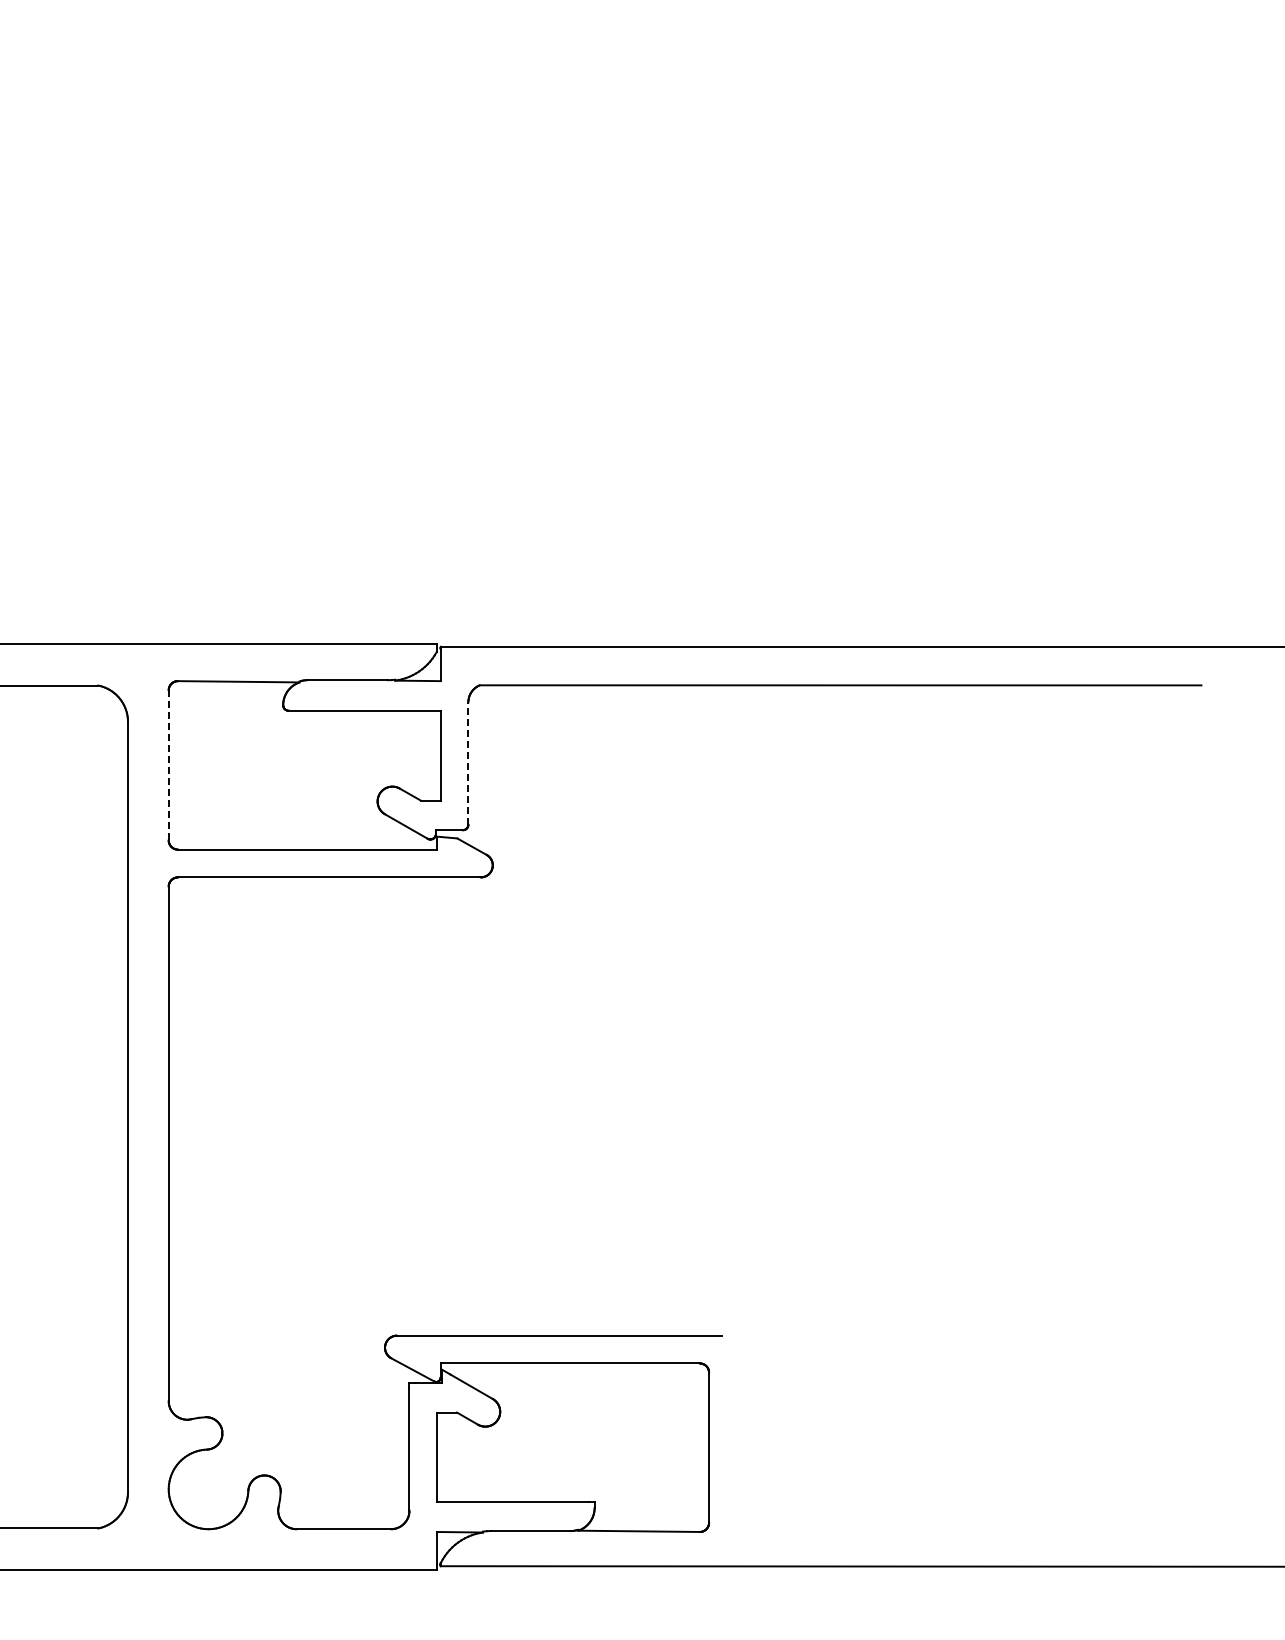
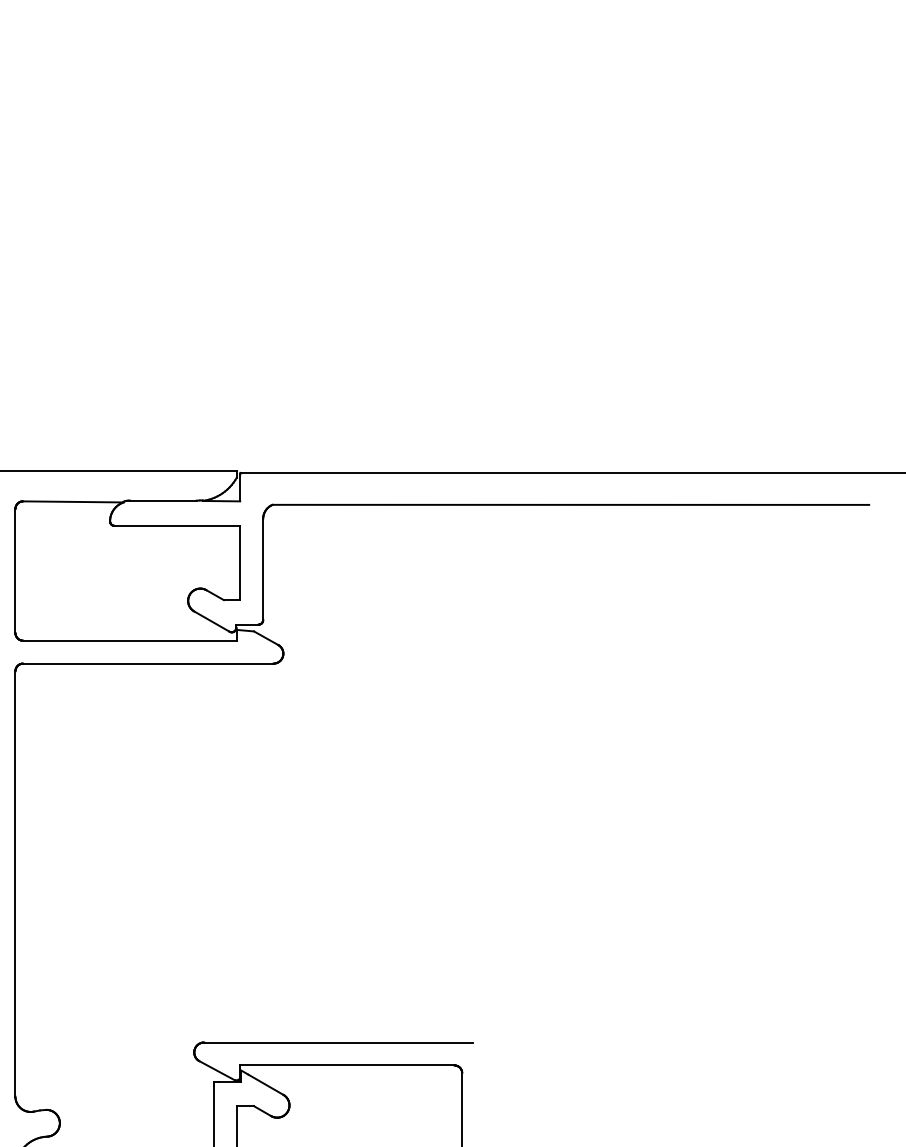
line: (468, 763) -> (263, 569), dashed -> solid
line: (168, 765) -> (15, 571), dashed -> solid

